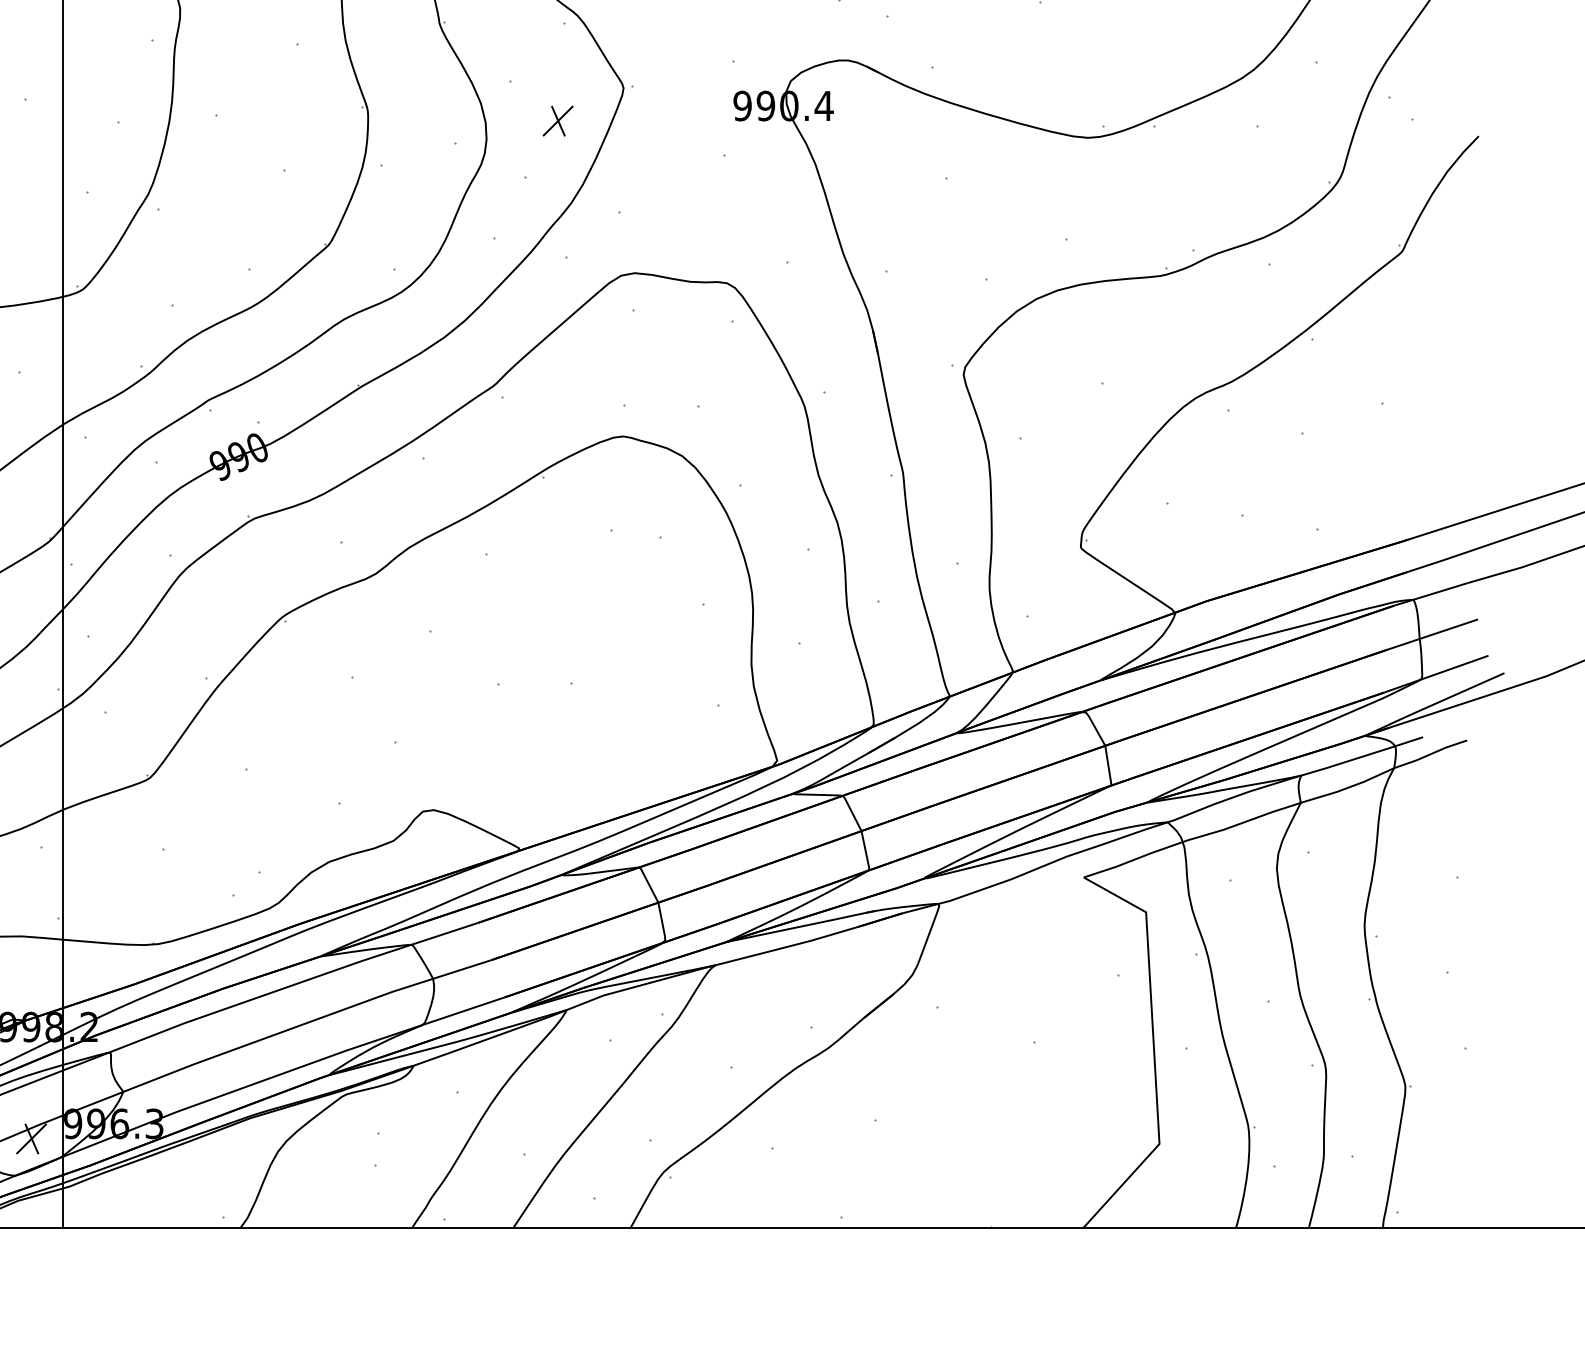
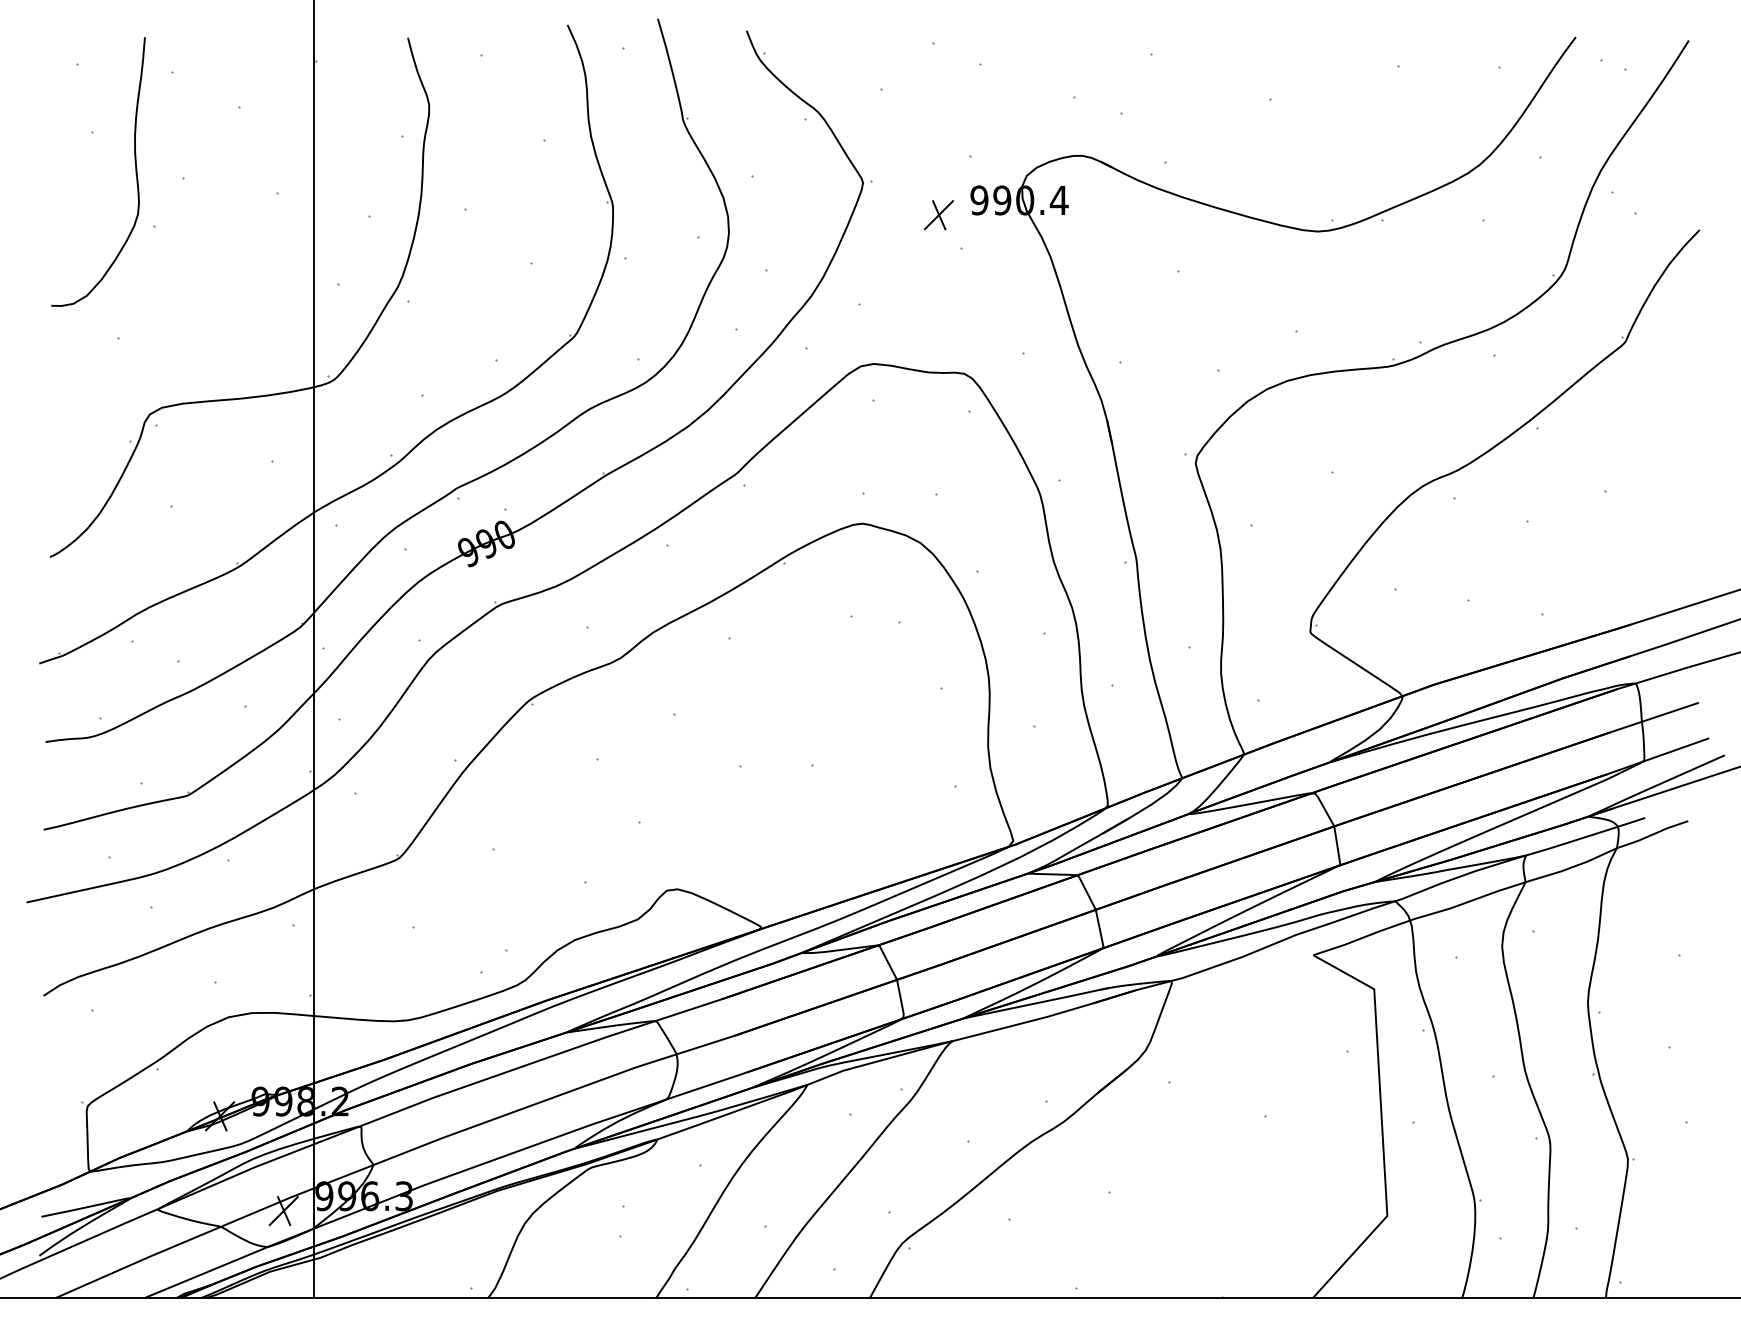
part: (557, 121) -> (938, 215), moved

